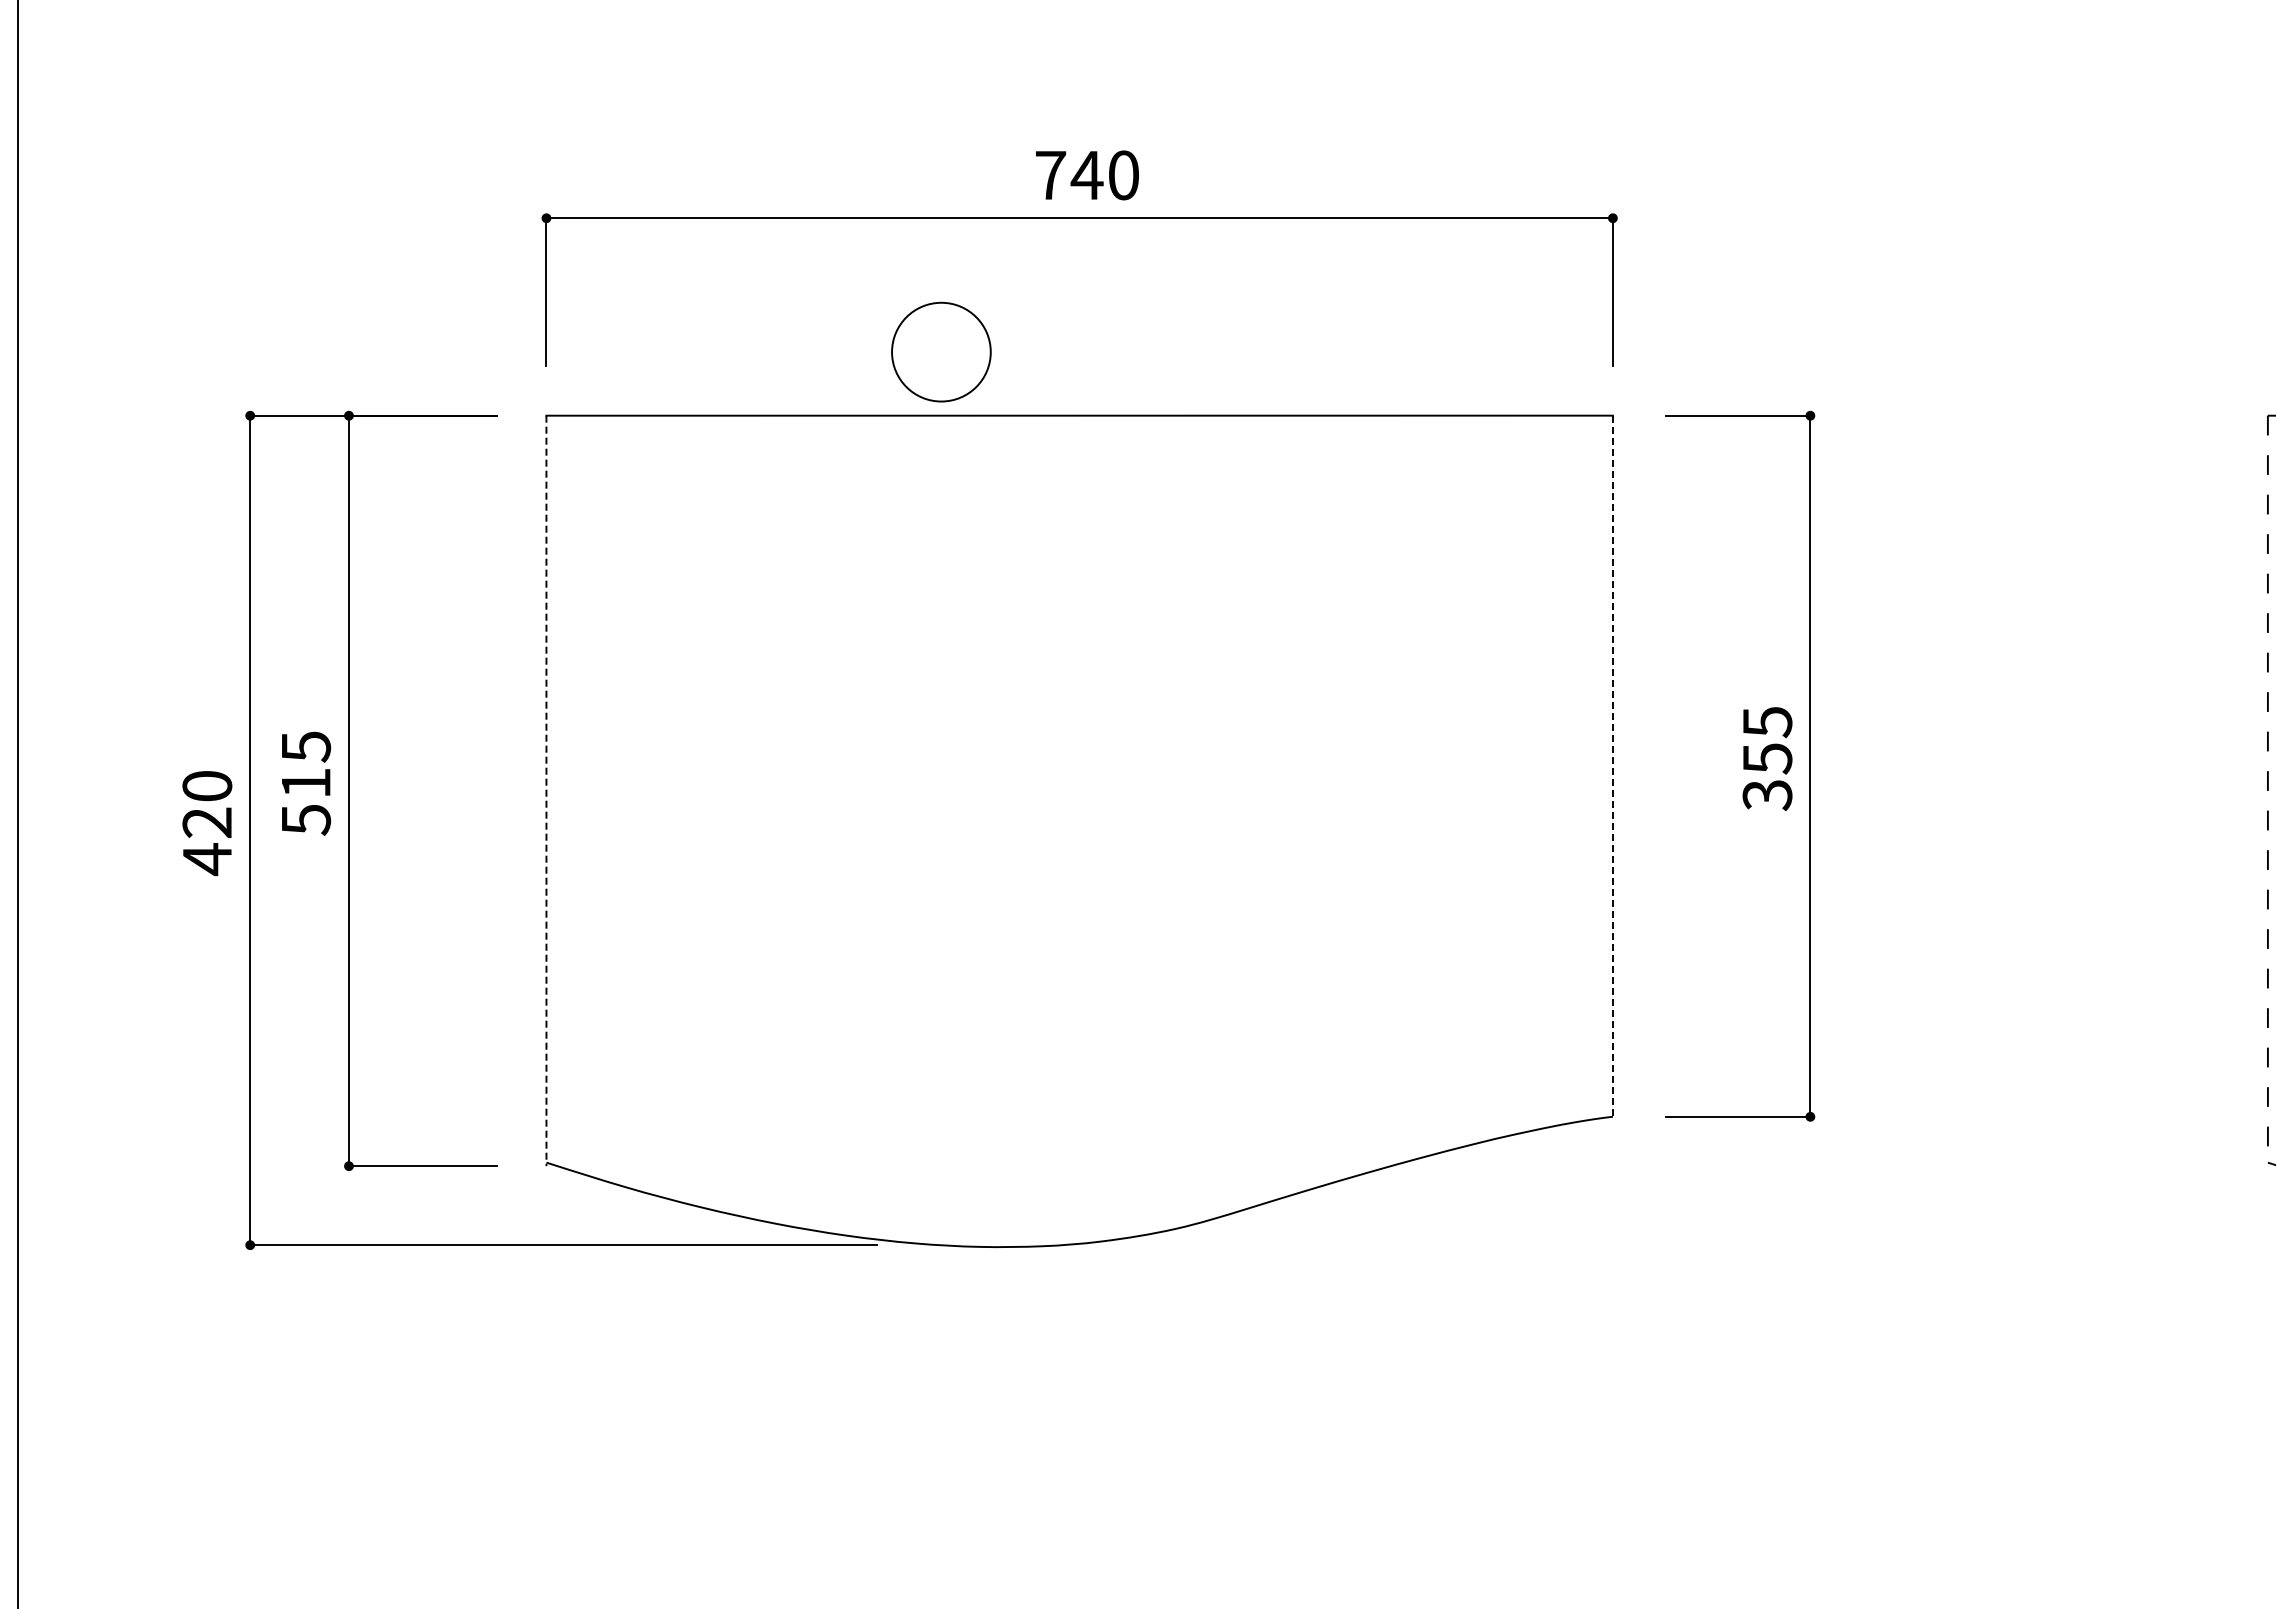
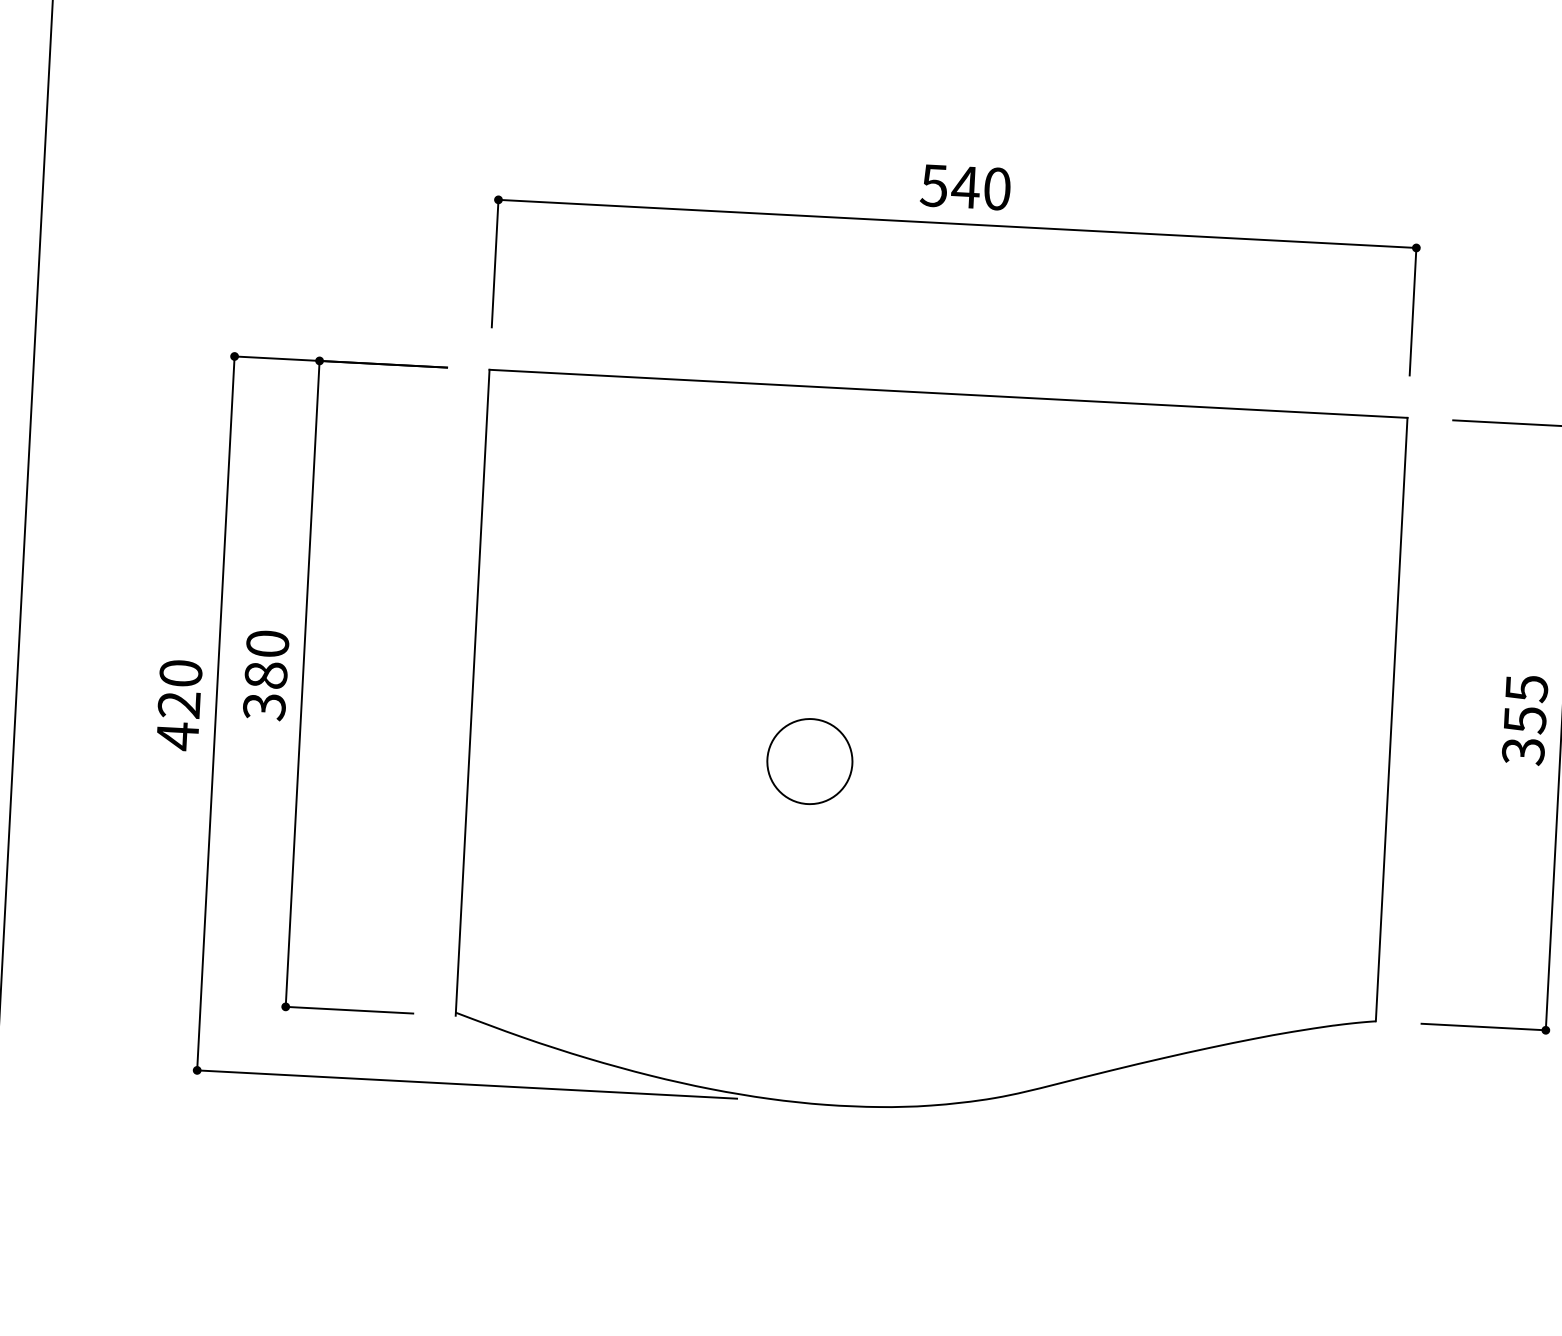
text: (1050, 175) -> (934, 185), 740 -> 540
circle: (941, 351) -> (810, 761), moved
line: (1612, 766) -> (1391, 719), dashed -> solid
text: (306, 783) -> (266, 675), 515 -> 380
line: (546, 791) -> (472, 693), dashed -> solid

